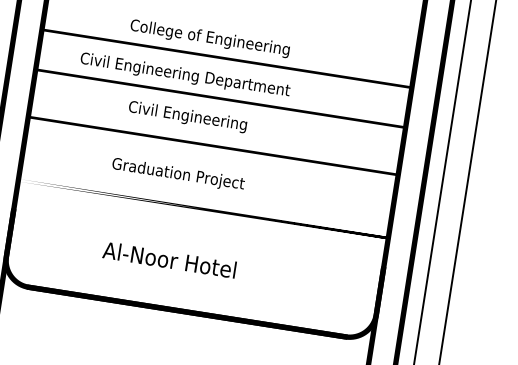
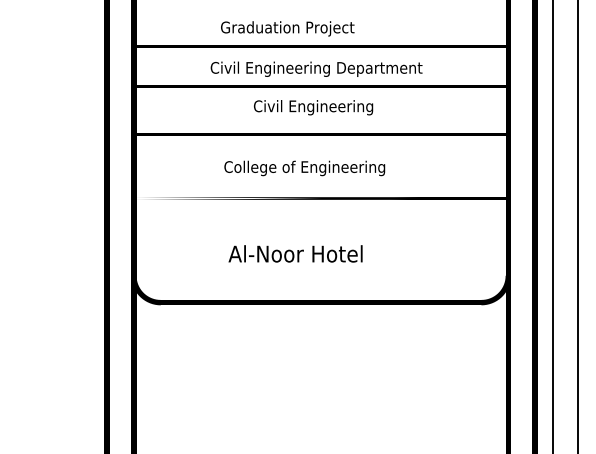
text: (212, 38) -> (303, 28), College of Engineering -> Graduation Project
text: (185, 74) -> (316, 68), moved
text: (187, 116) -> (313, 107), moved
text: (194, 177) -> (307, 168), Graduation Project -> College of Engineering

